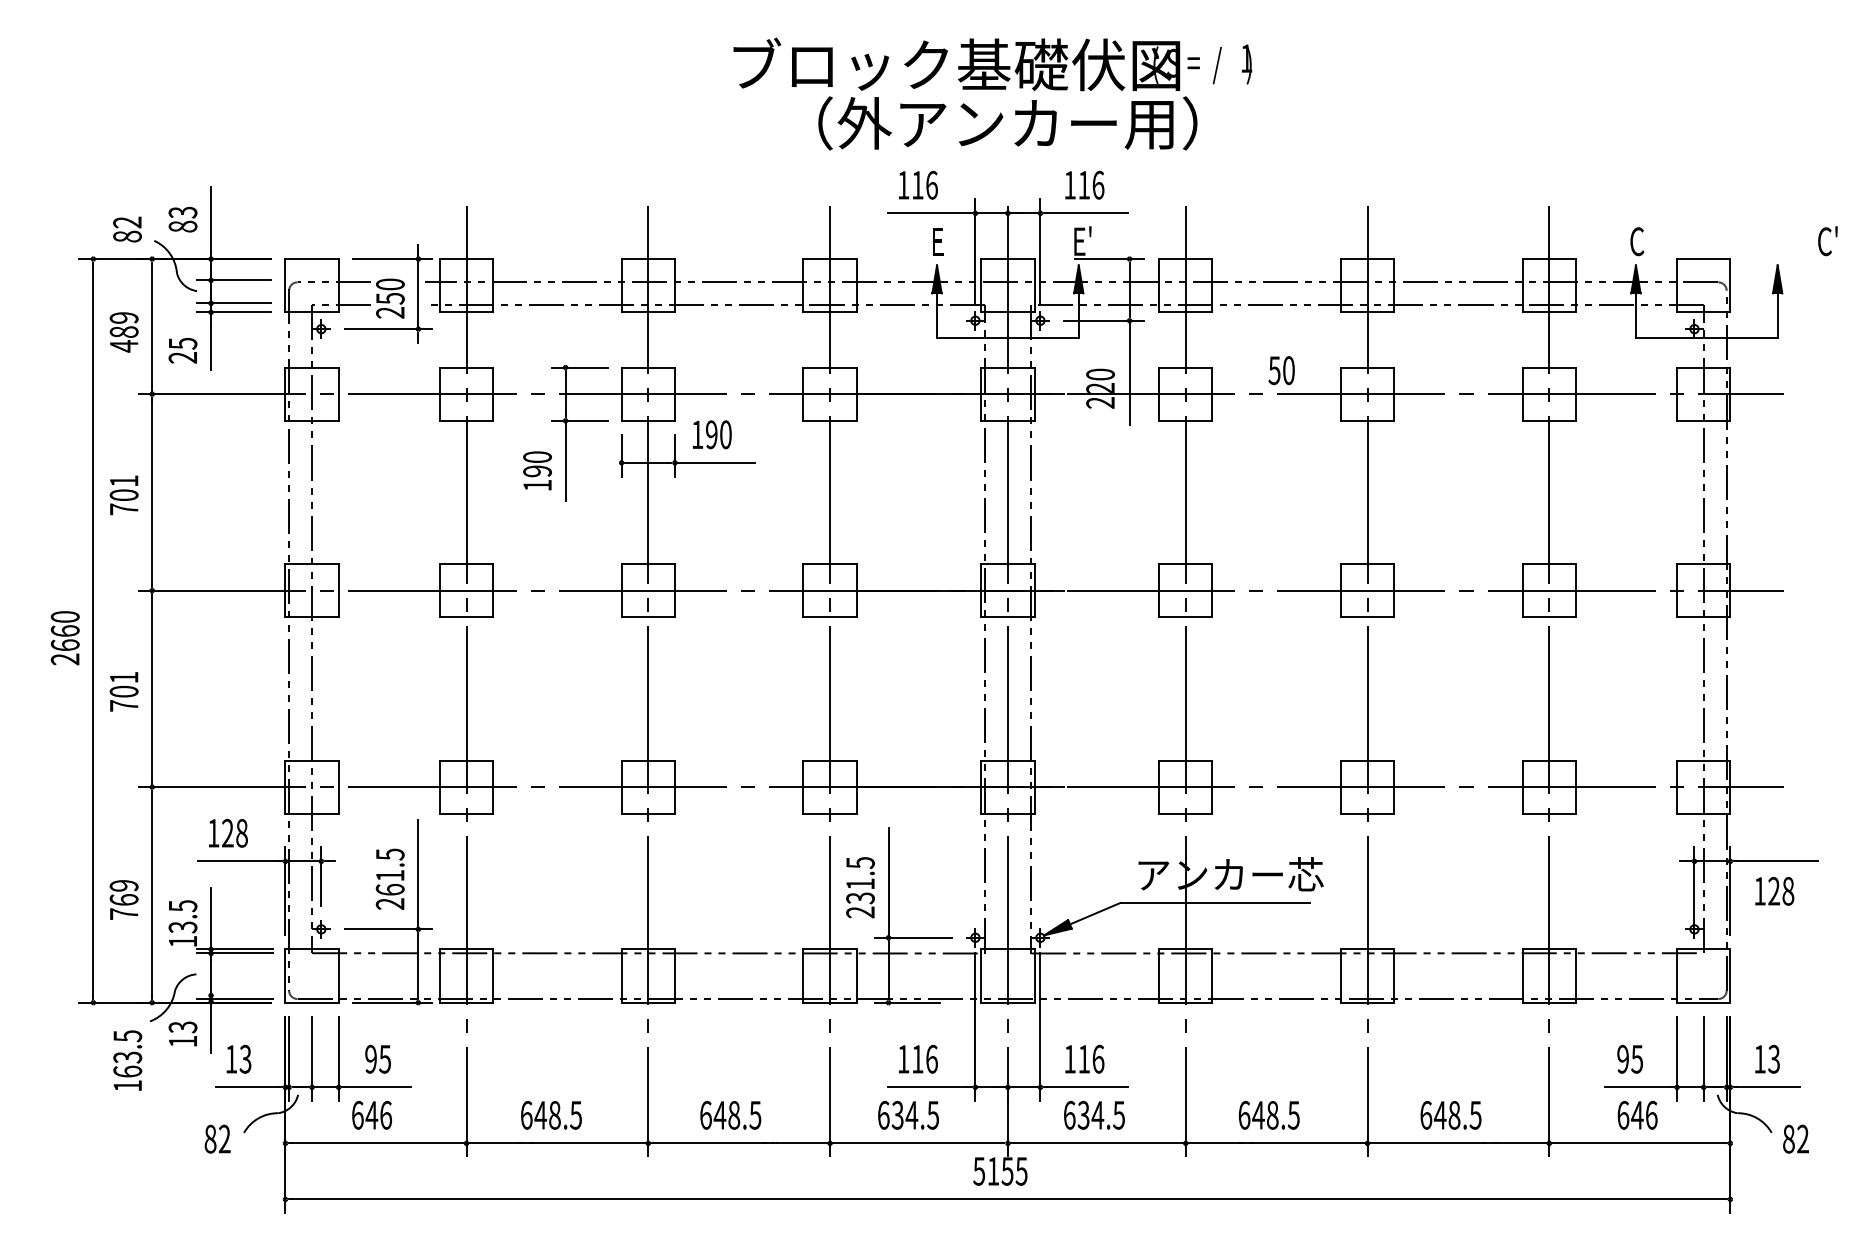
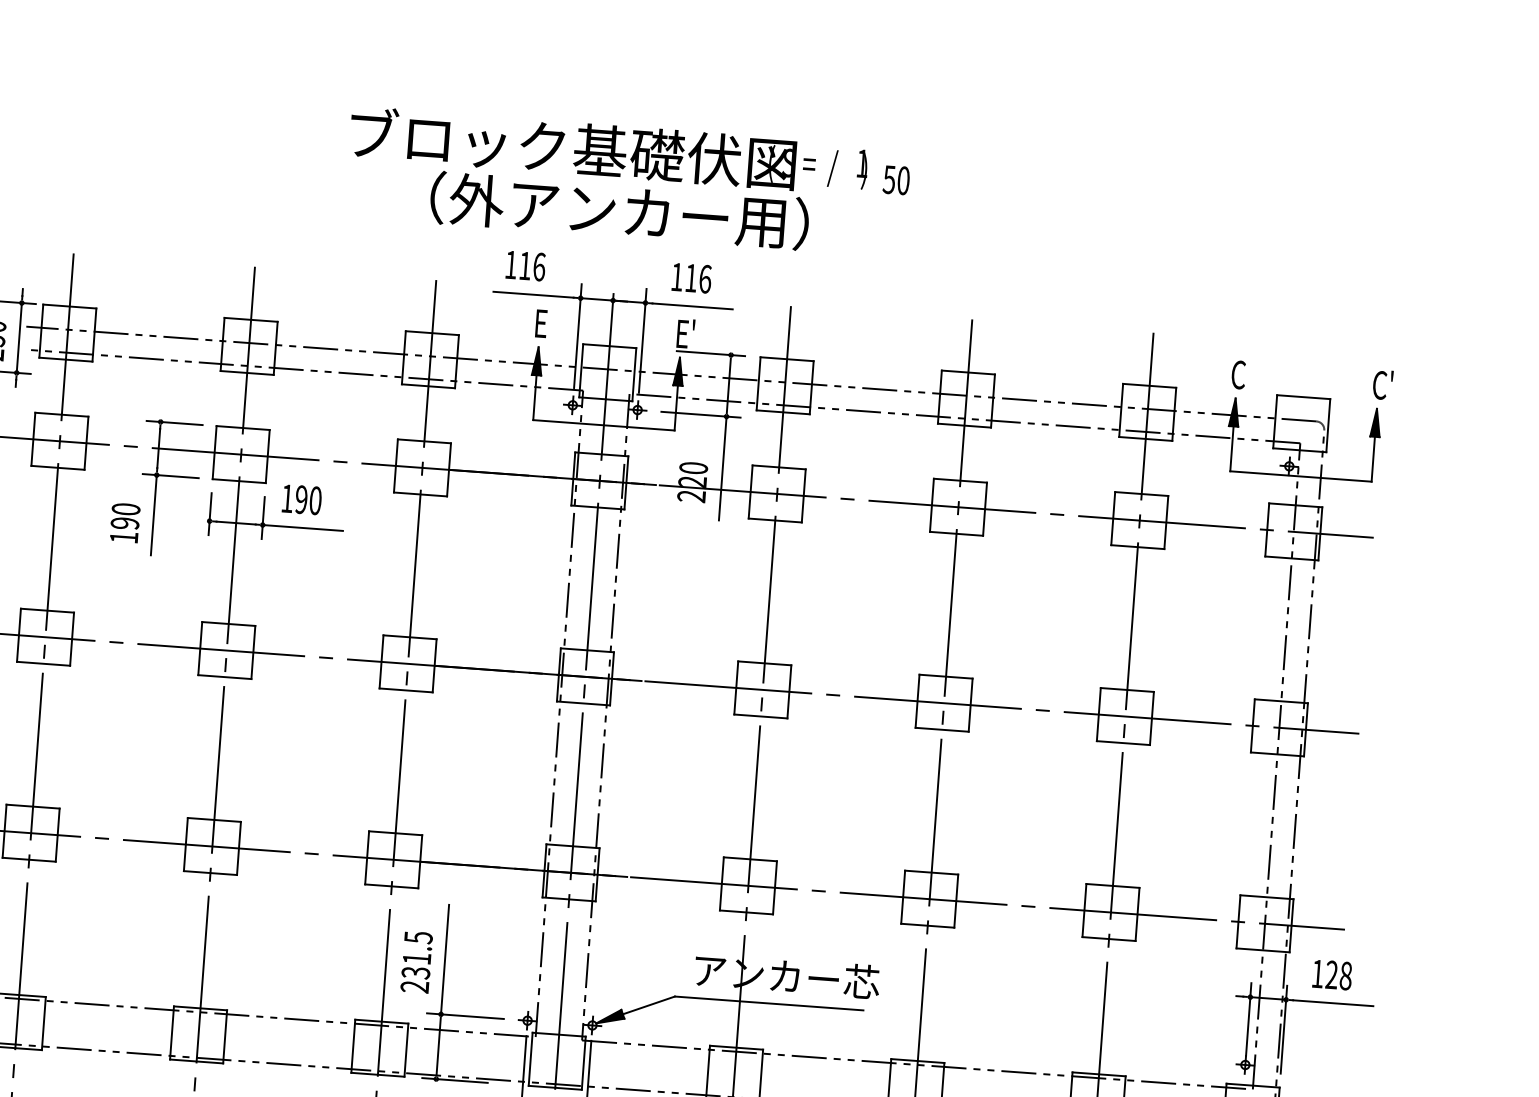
text: (1827, 241) -> (1382, 385), moved
text: (1281, 370) -> (896, 180), moved
text: (1774, 890) -> (1332, 974), moved

